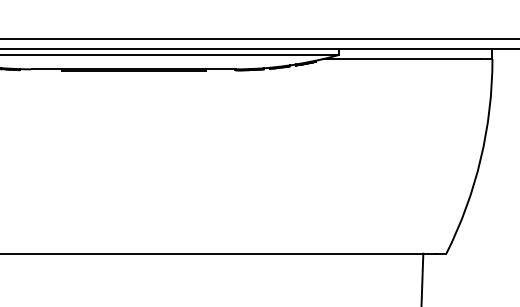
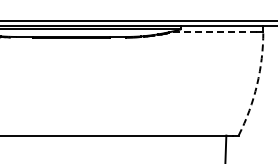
line: (403, 59) -> (215, 31), solid -> dashed
arc: (481, 158) -> (257, 84), solid -> dashed

